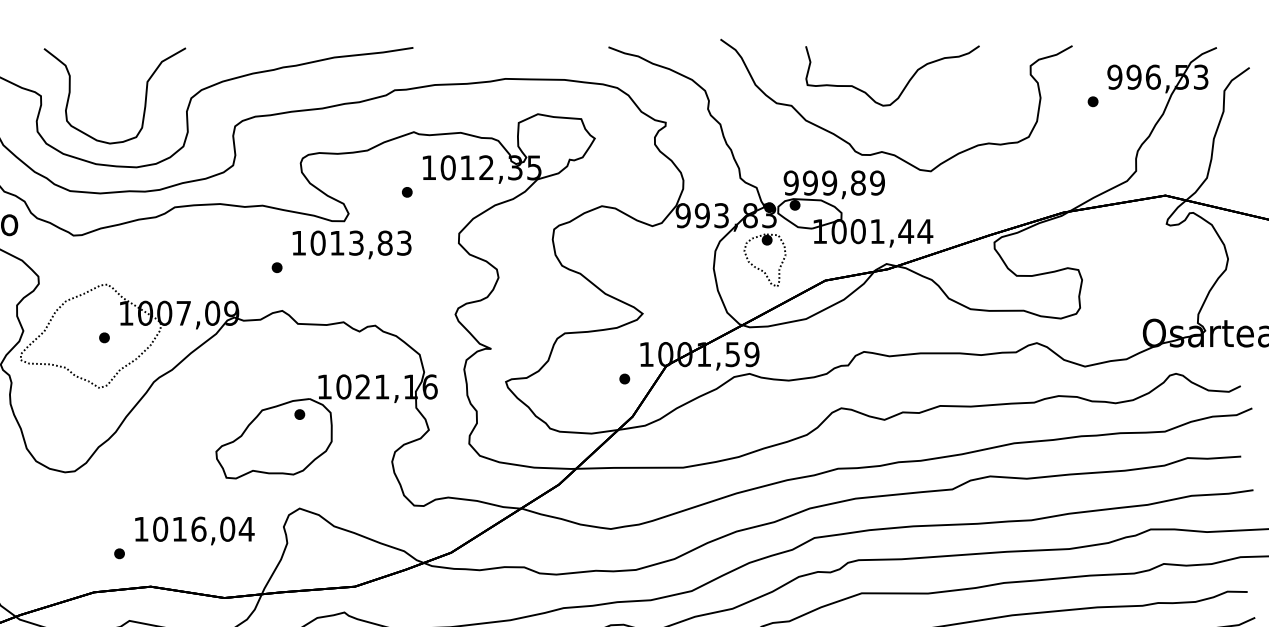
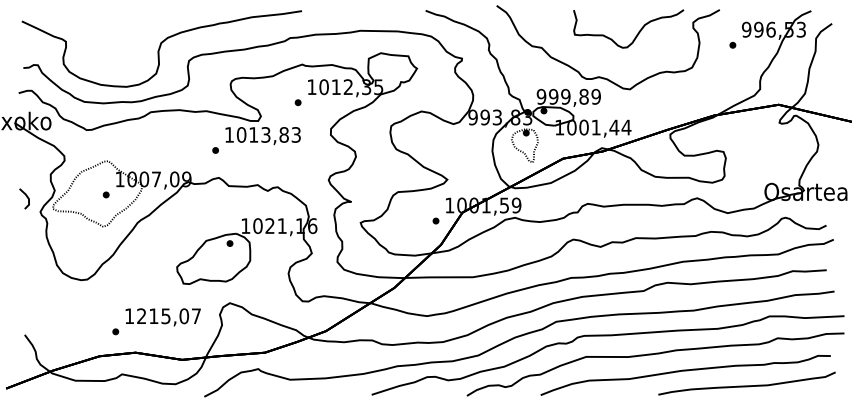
curve: (904, 84) -> (636, 34), moved
curve: (144, 95) -> (131, 41), removed
text: (204, 529) -> (169, 316), 1016,04 -> 1215,07

